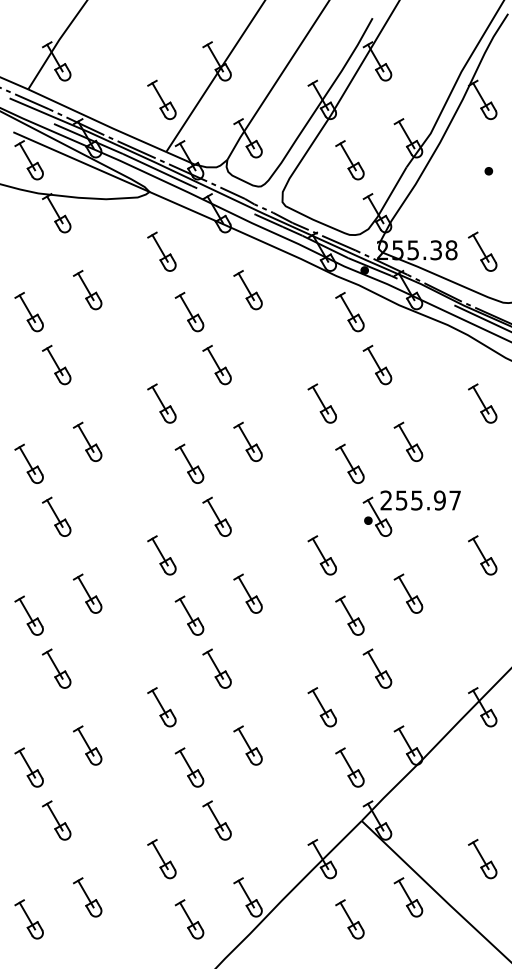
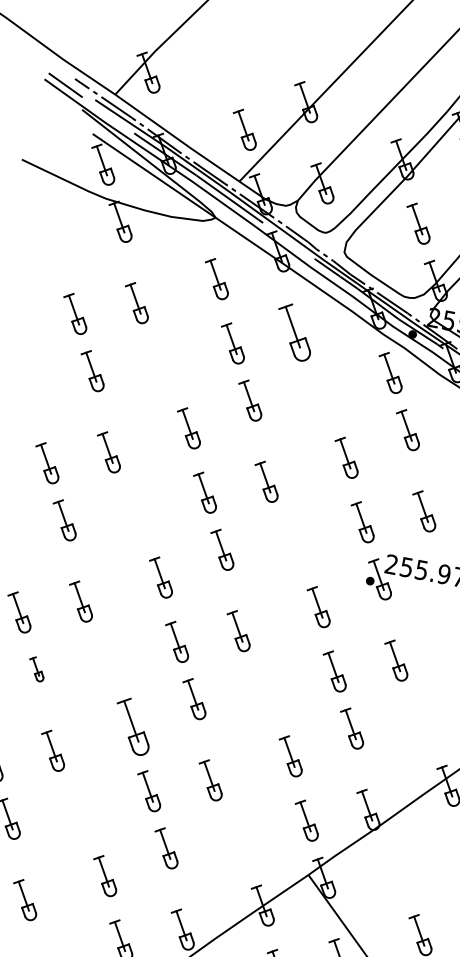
part: (247, 290) -> (293, 332), size x1.4
part: (56, 668) -> (36, 669), size x0.6
part: (161, 707) -> (132, 726), size x1.4

